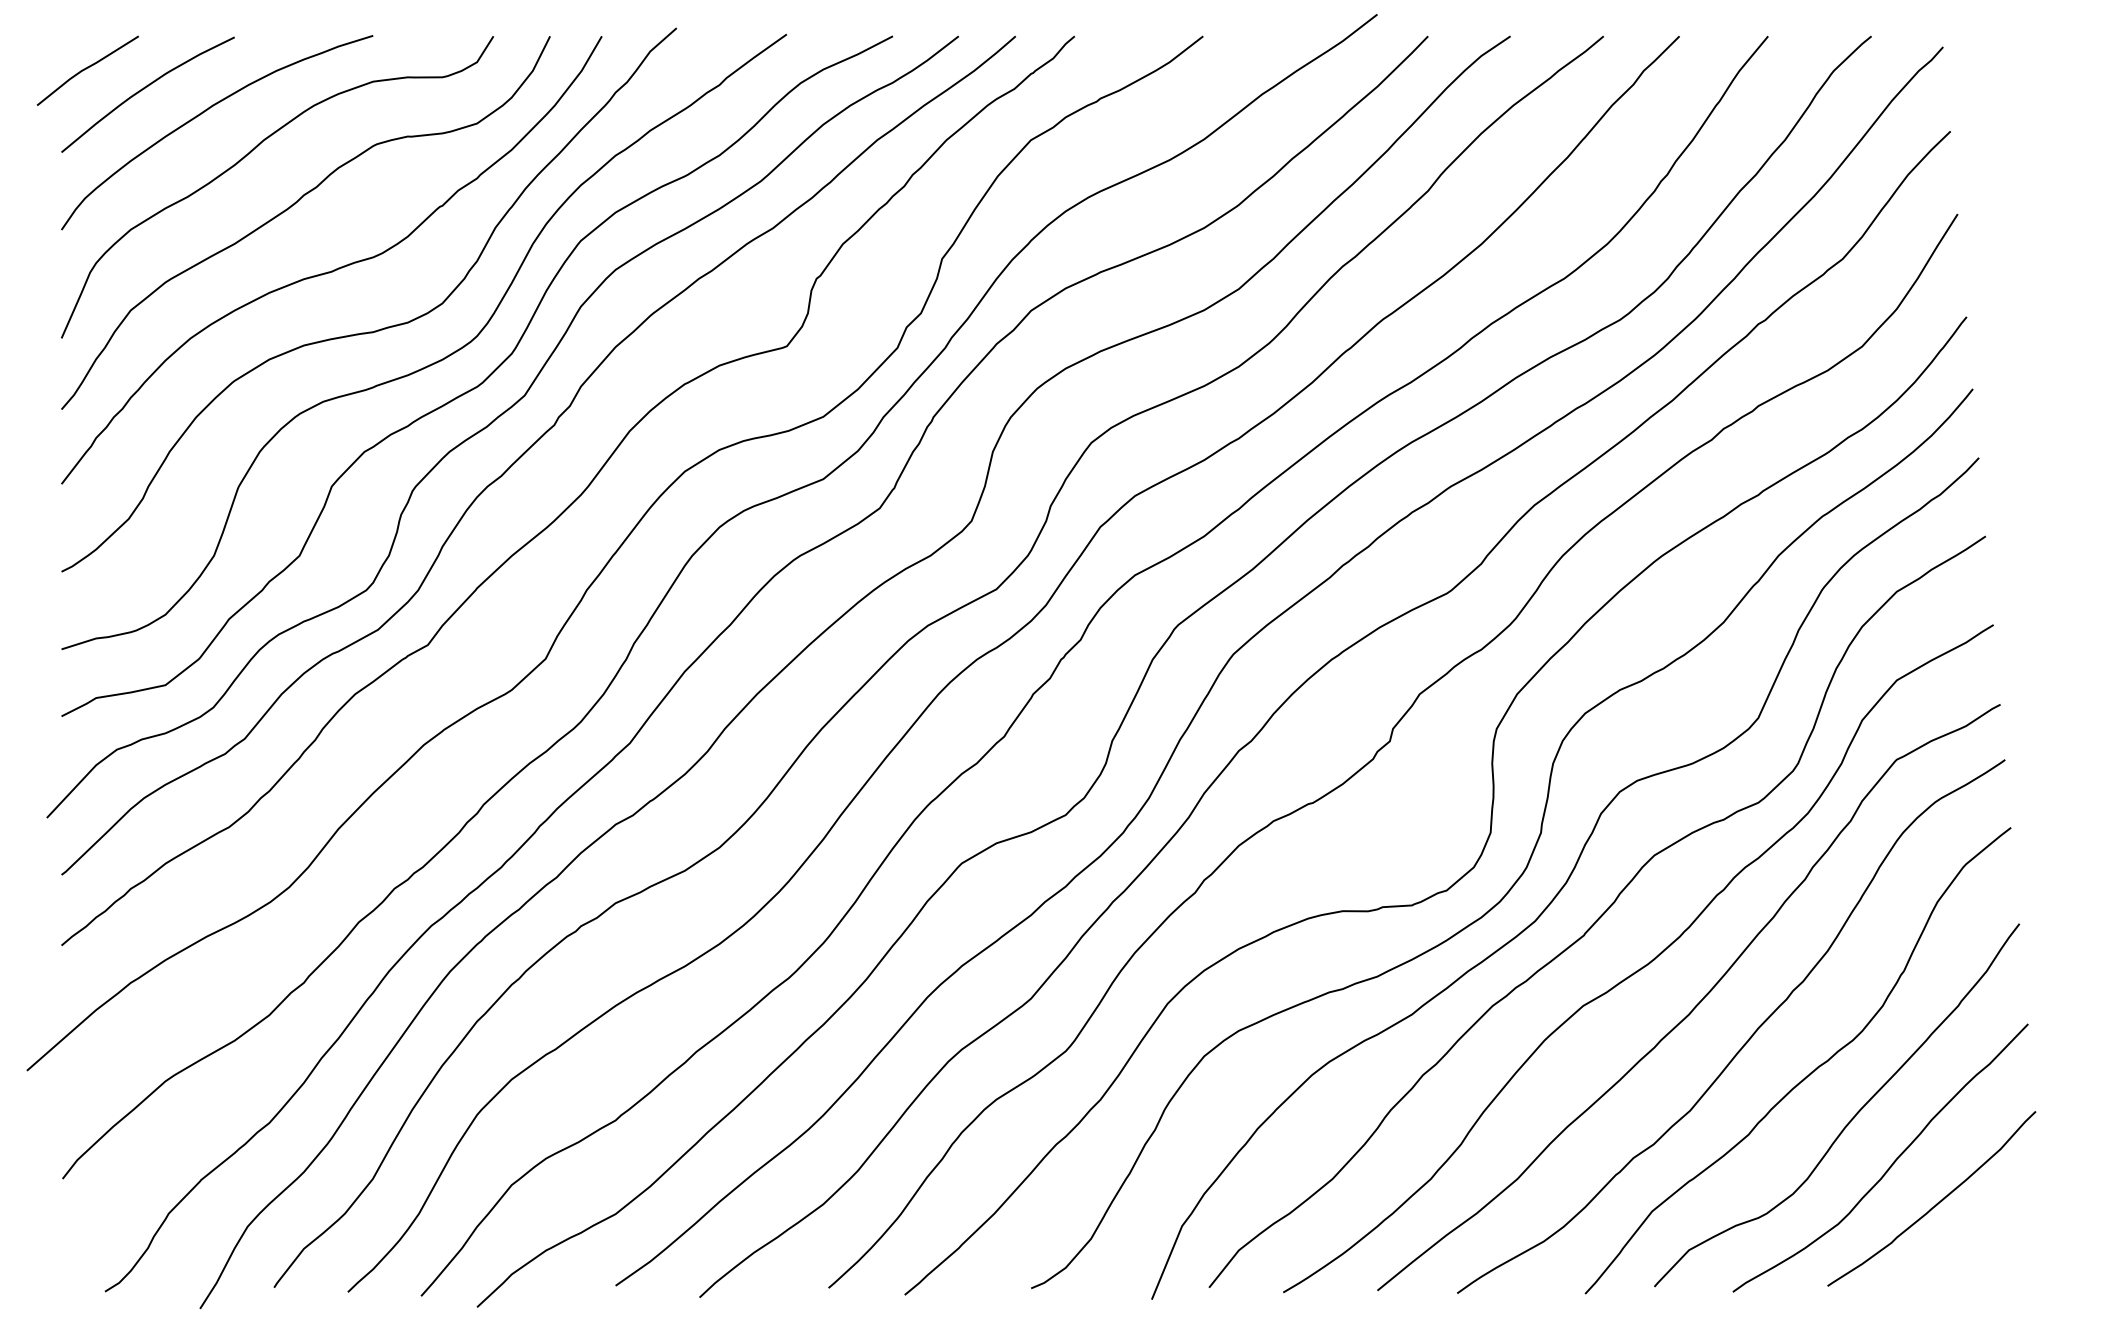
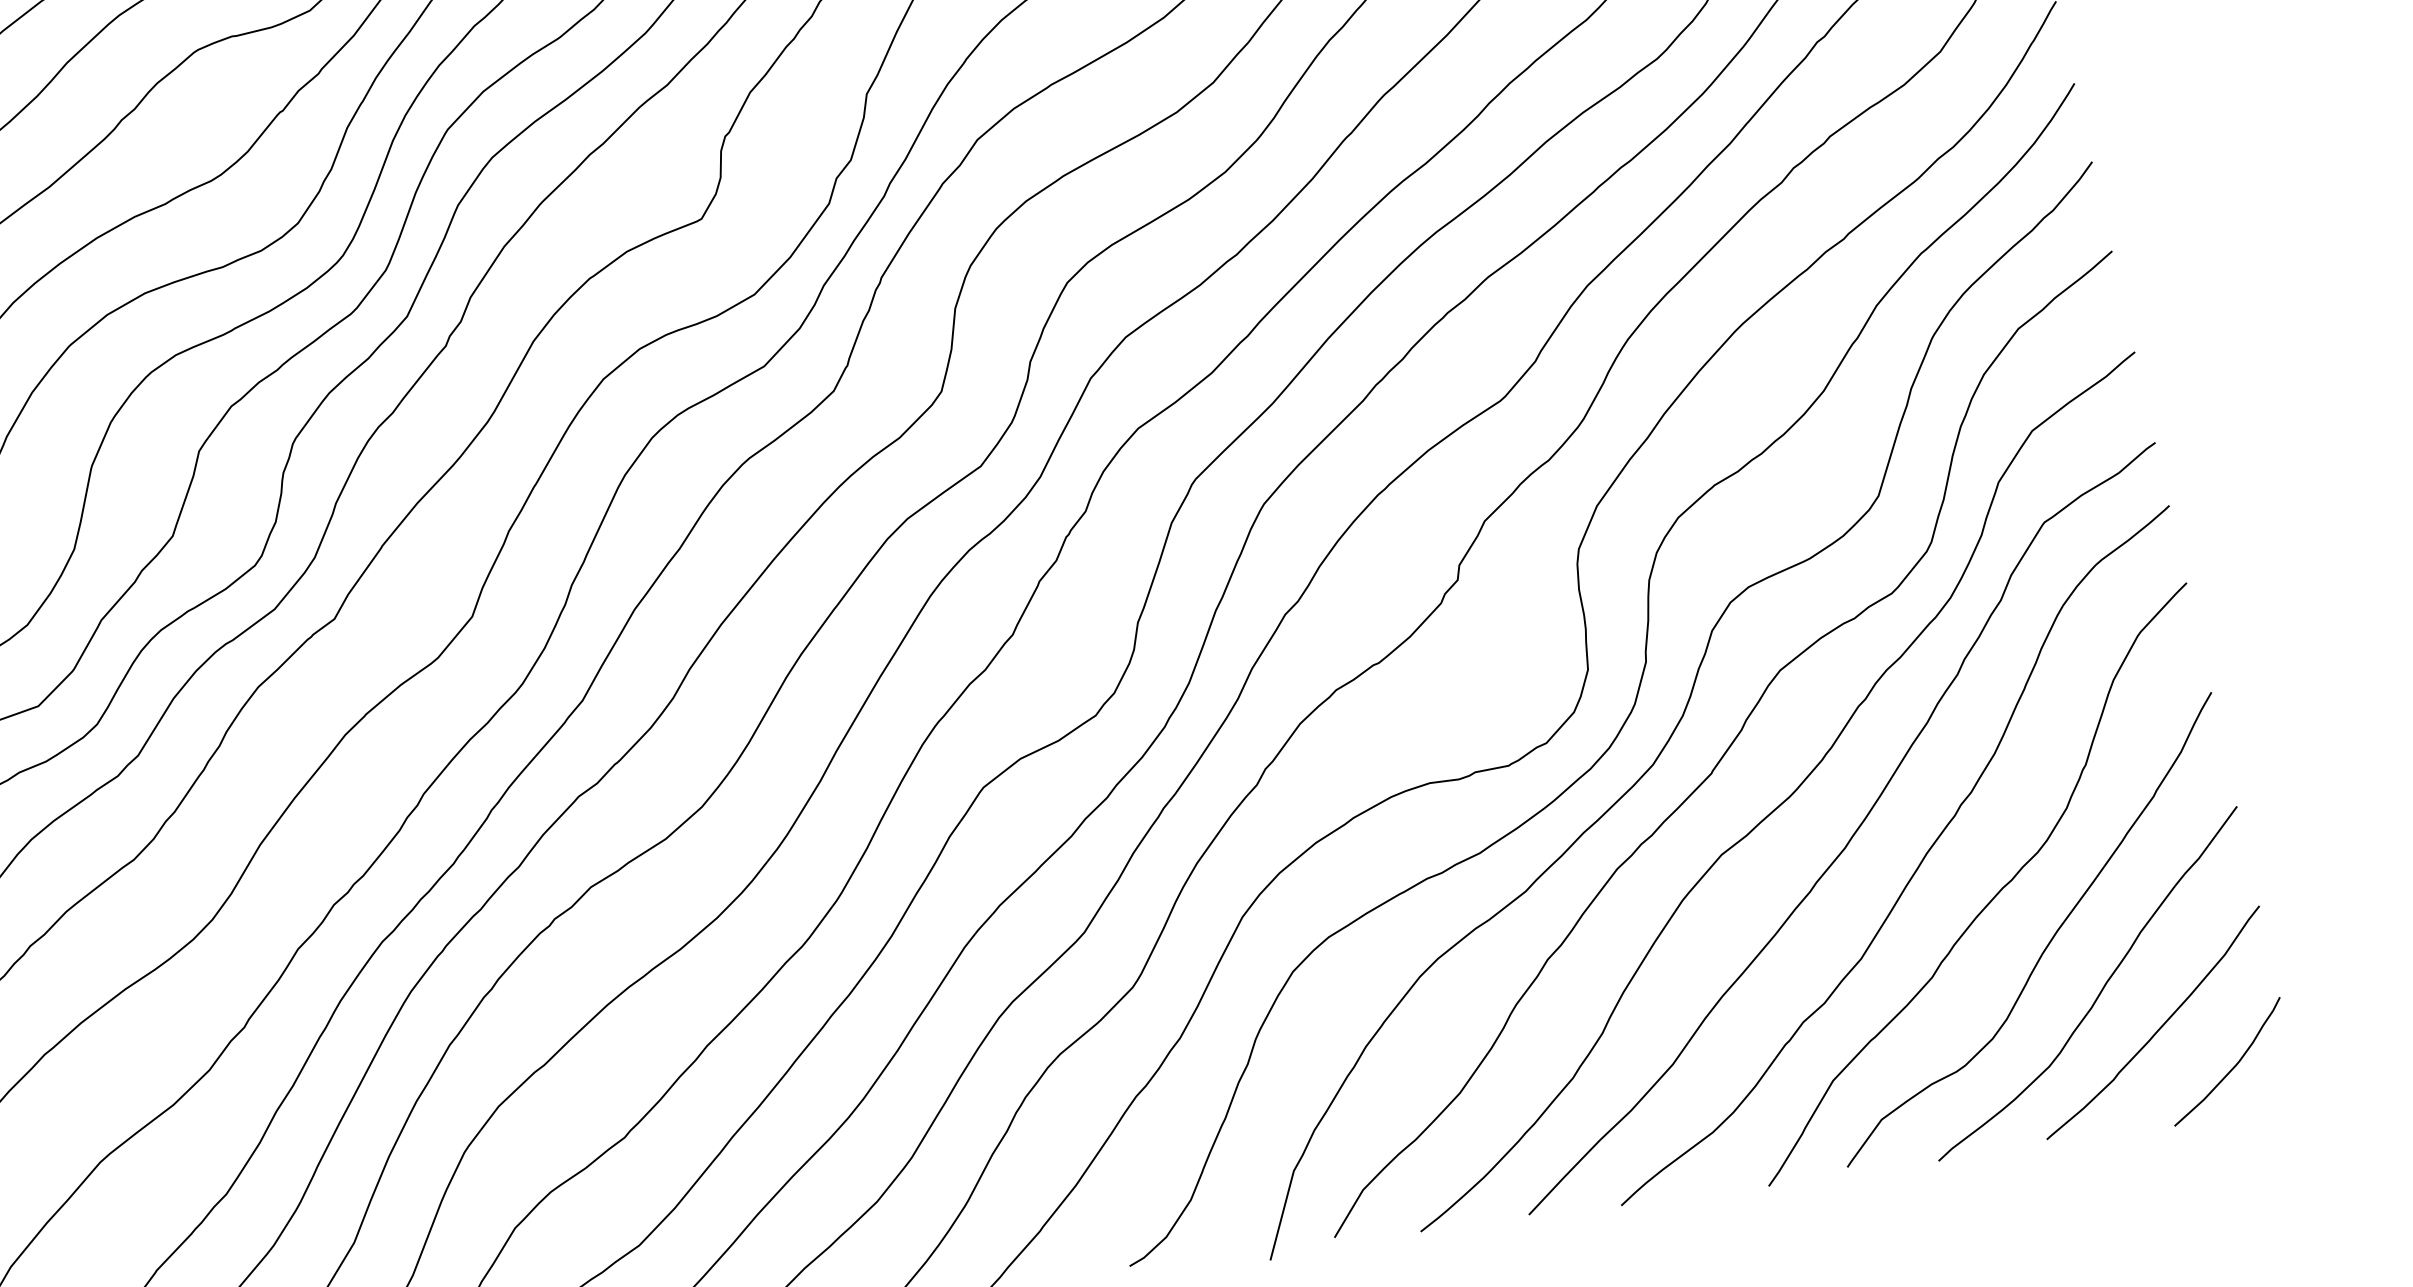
curve: (1994, 1245) -> (2232, 1066), added

